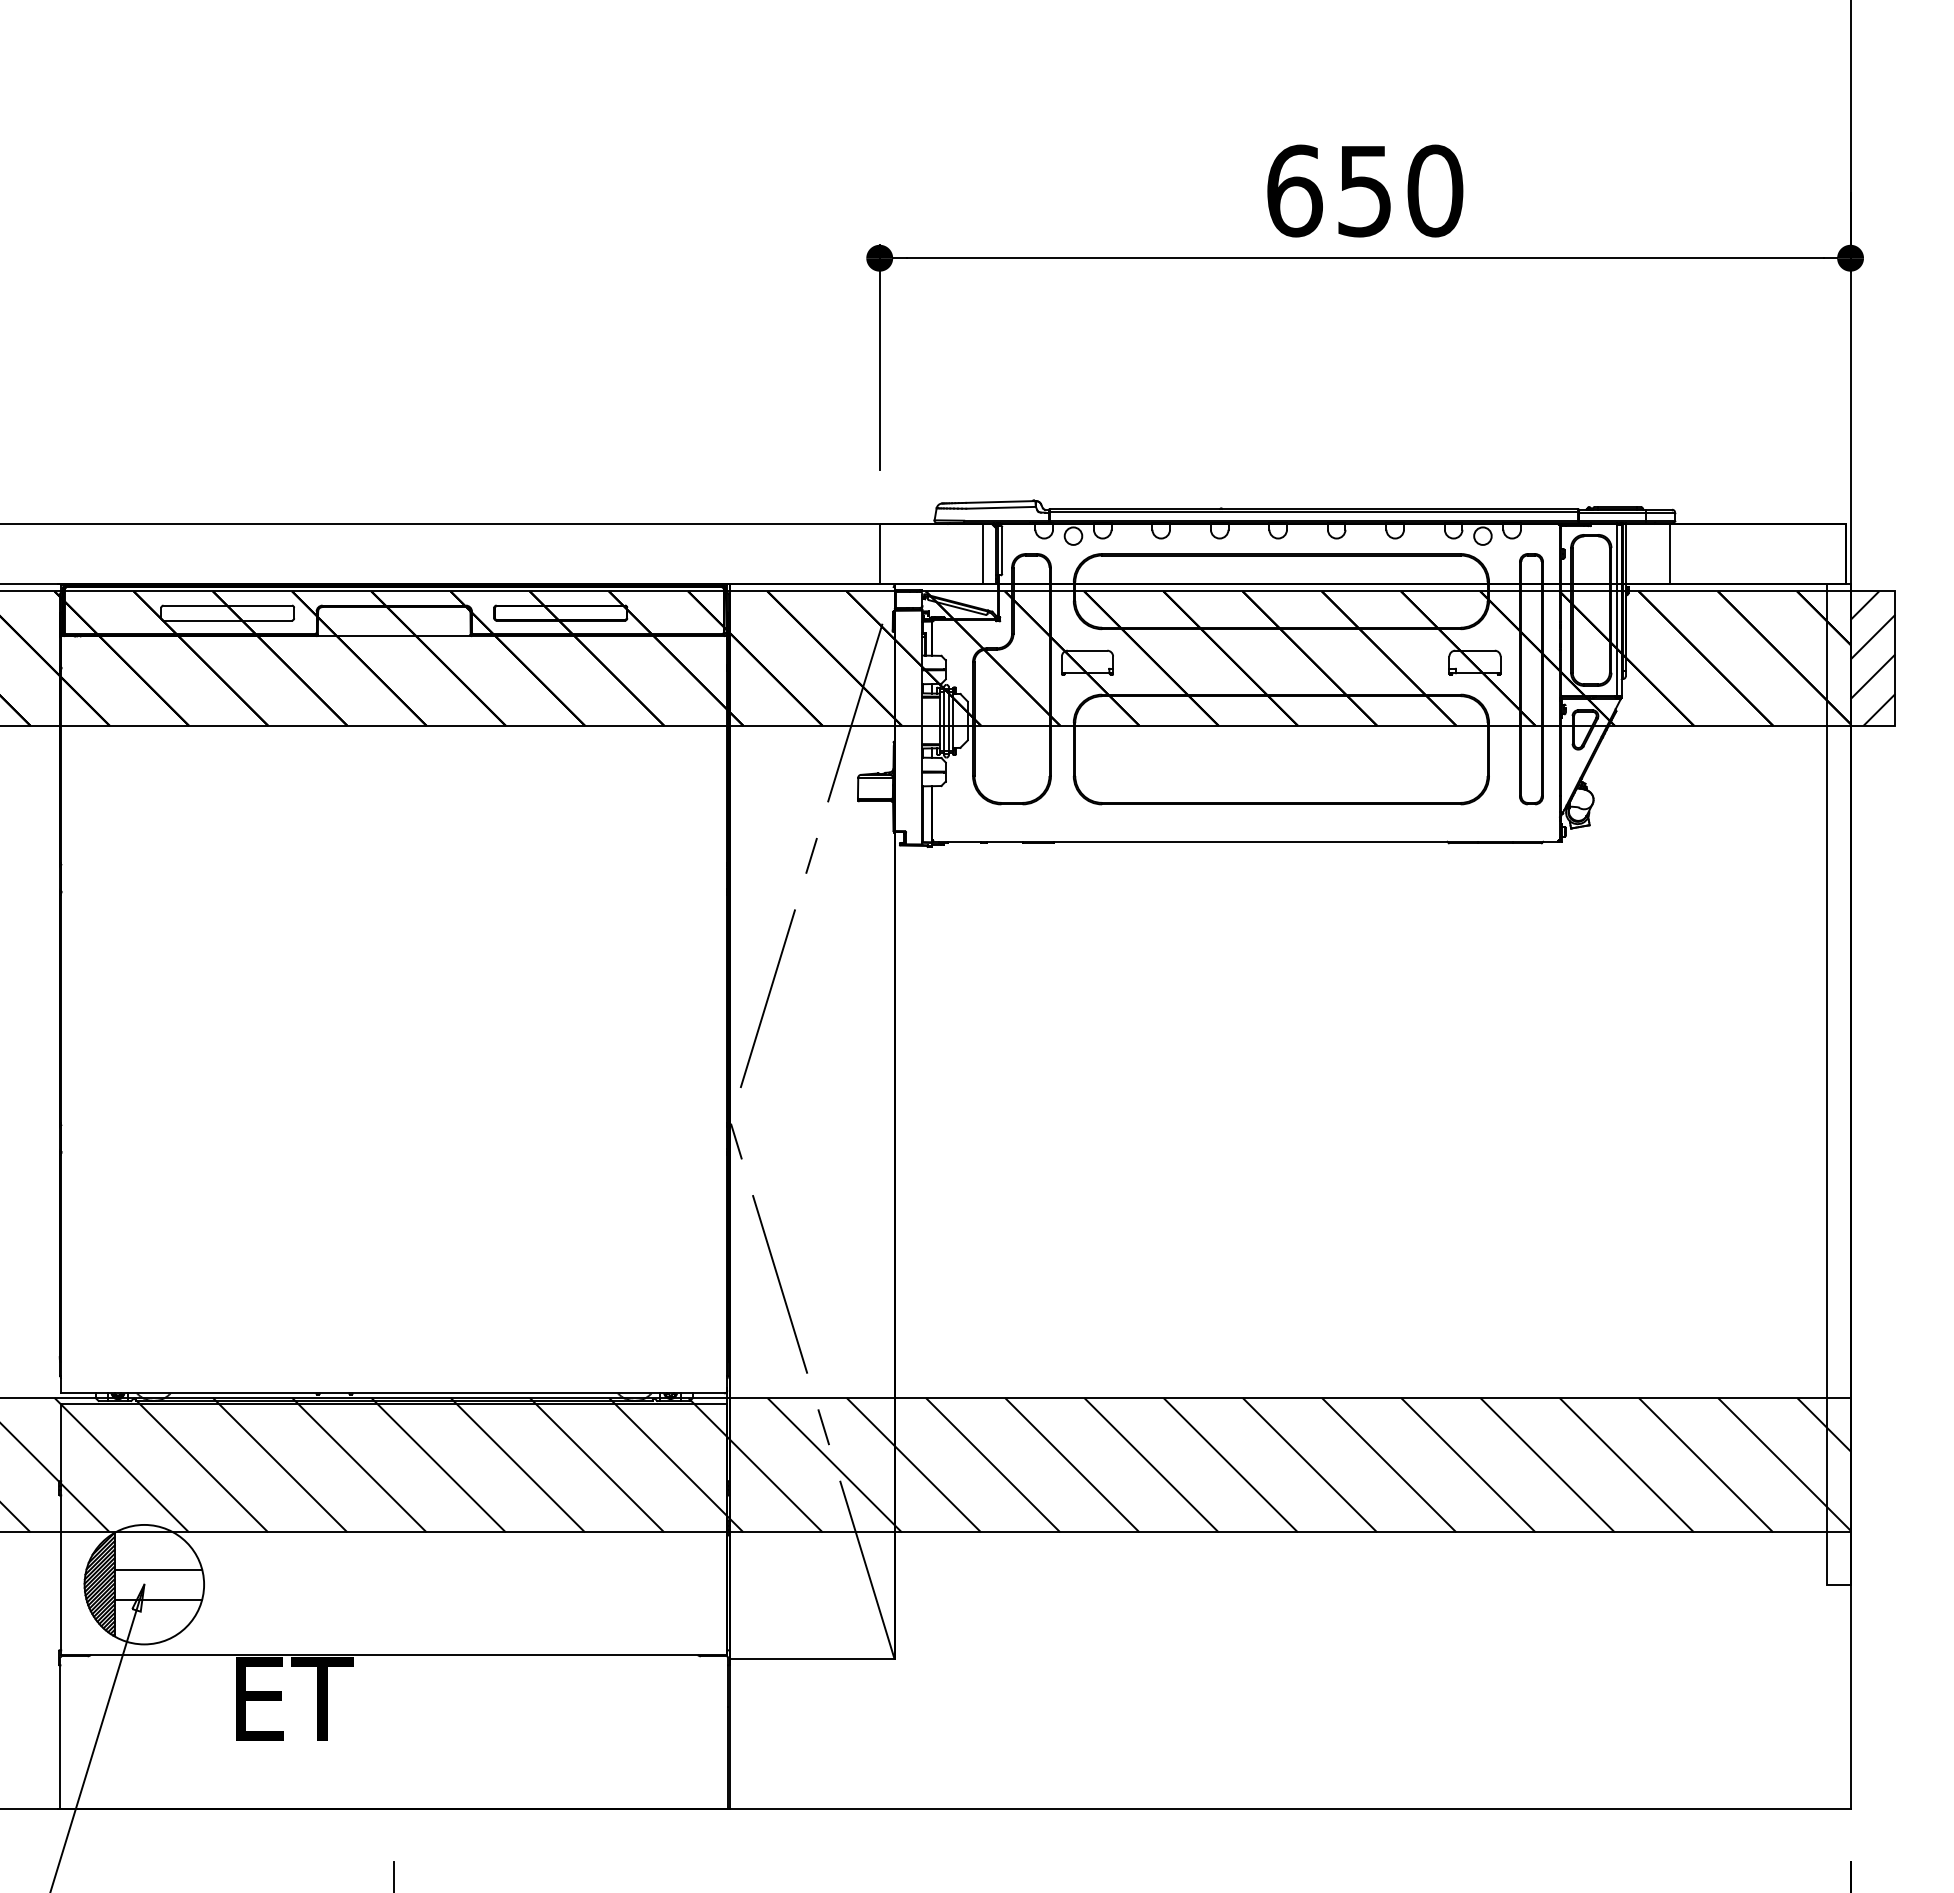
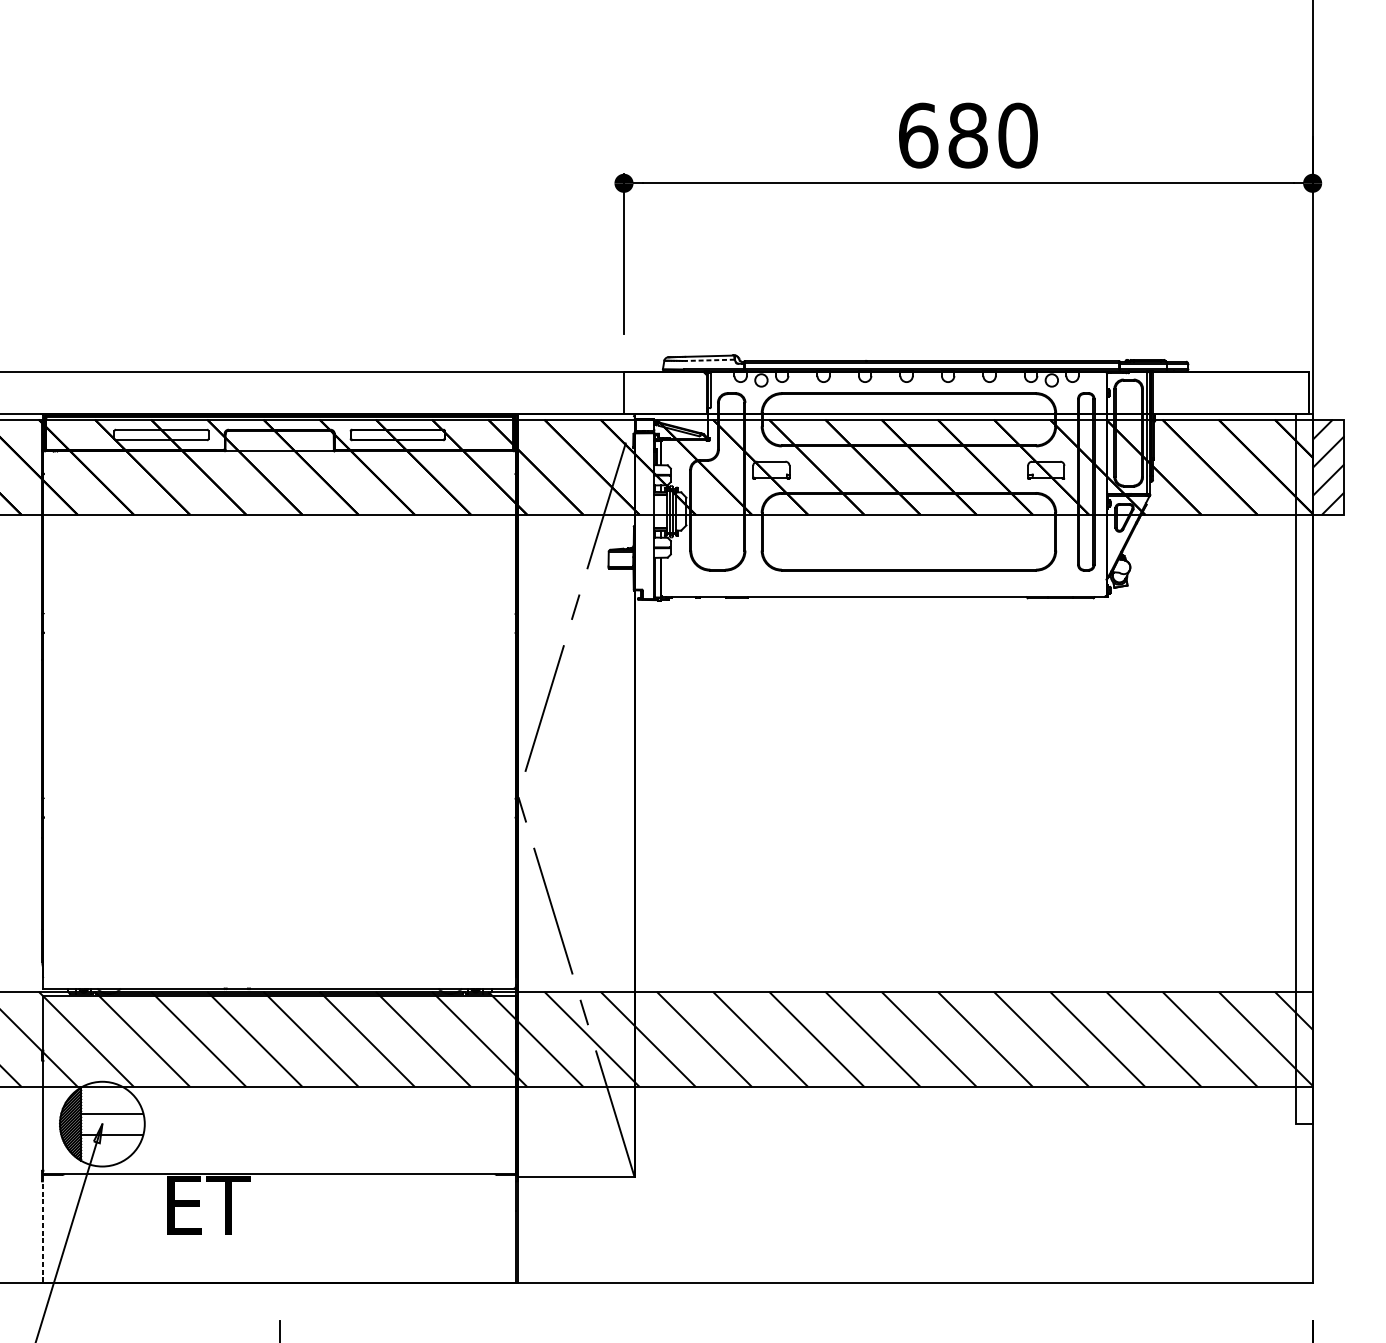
text: (1364, 190) -> (967, 135), 650 -> 680
line: (1001, 507) -> (710, 360), solid -> dashed
line: (982, 553) -> (696, 392), removed
line: (1669, 553) -> (1184, 392), removed
line: (60, 1733) -> (42, 1229), solid -> dashed

